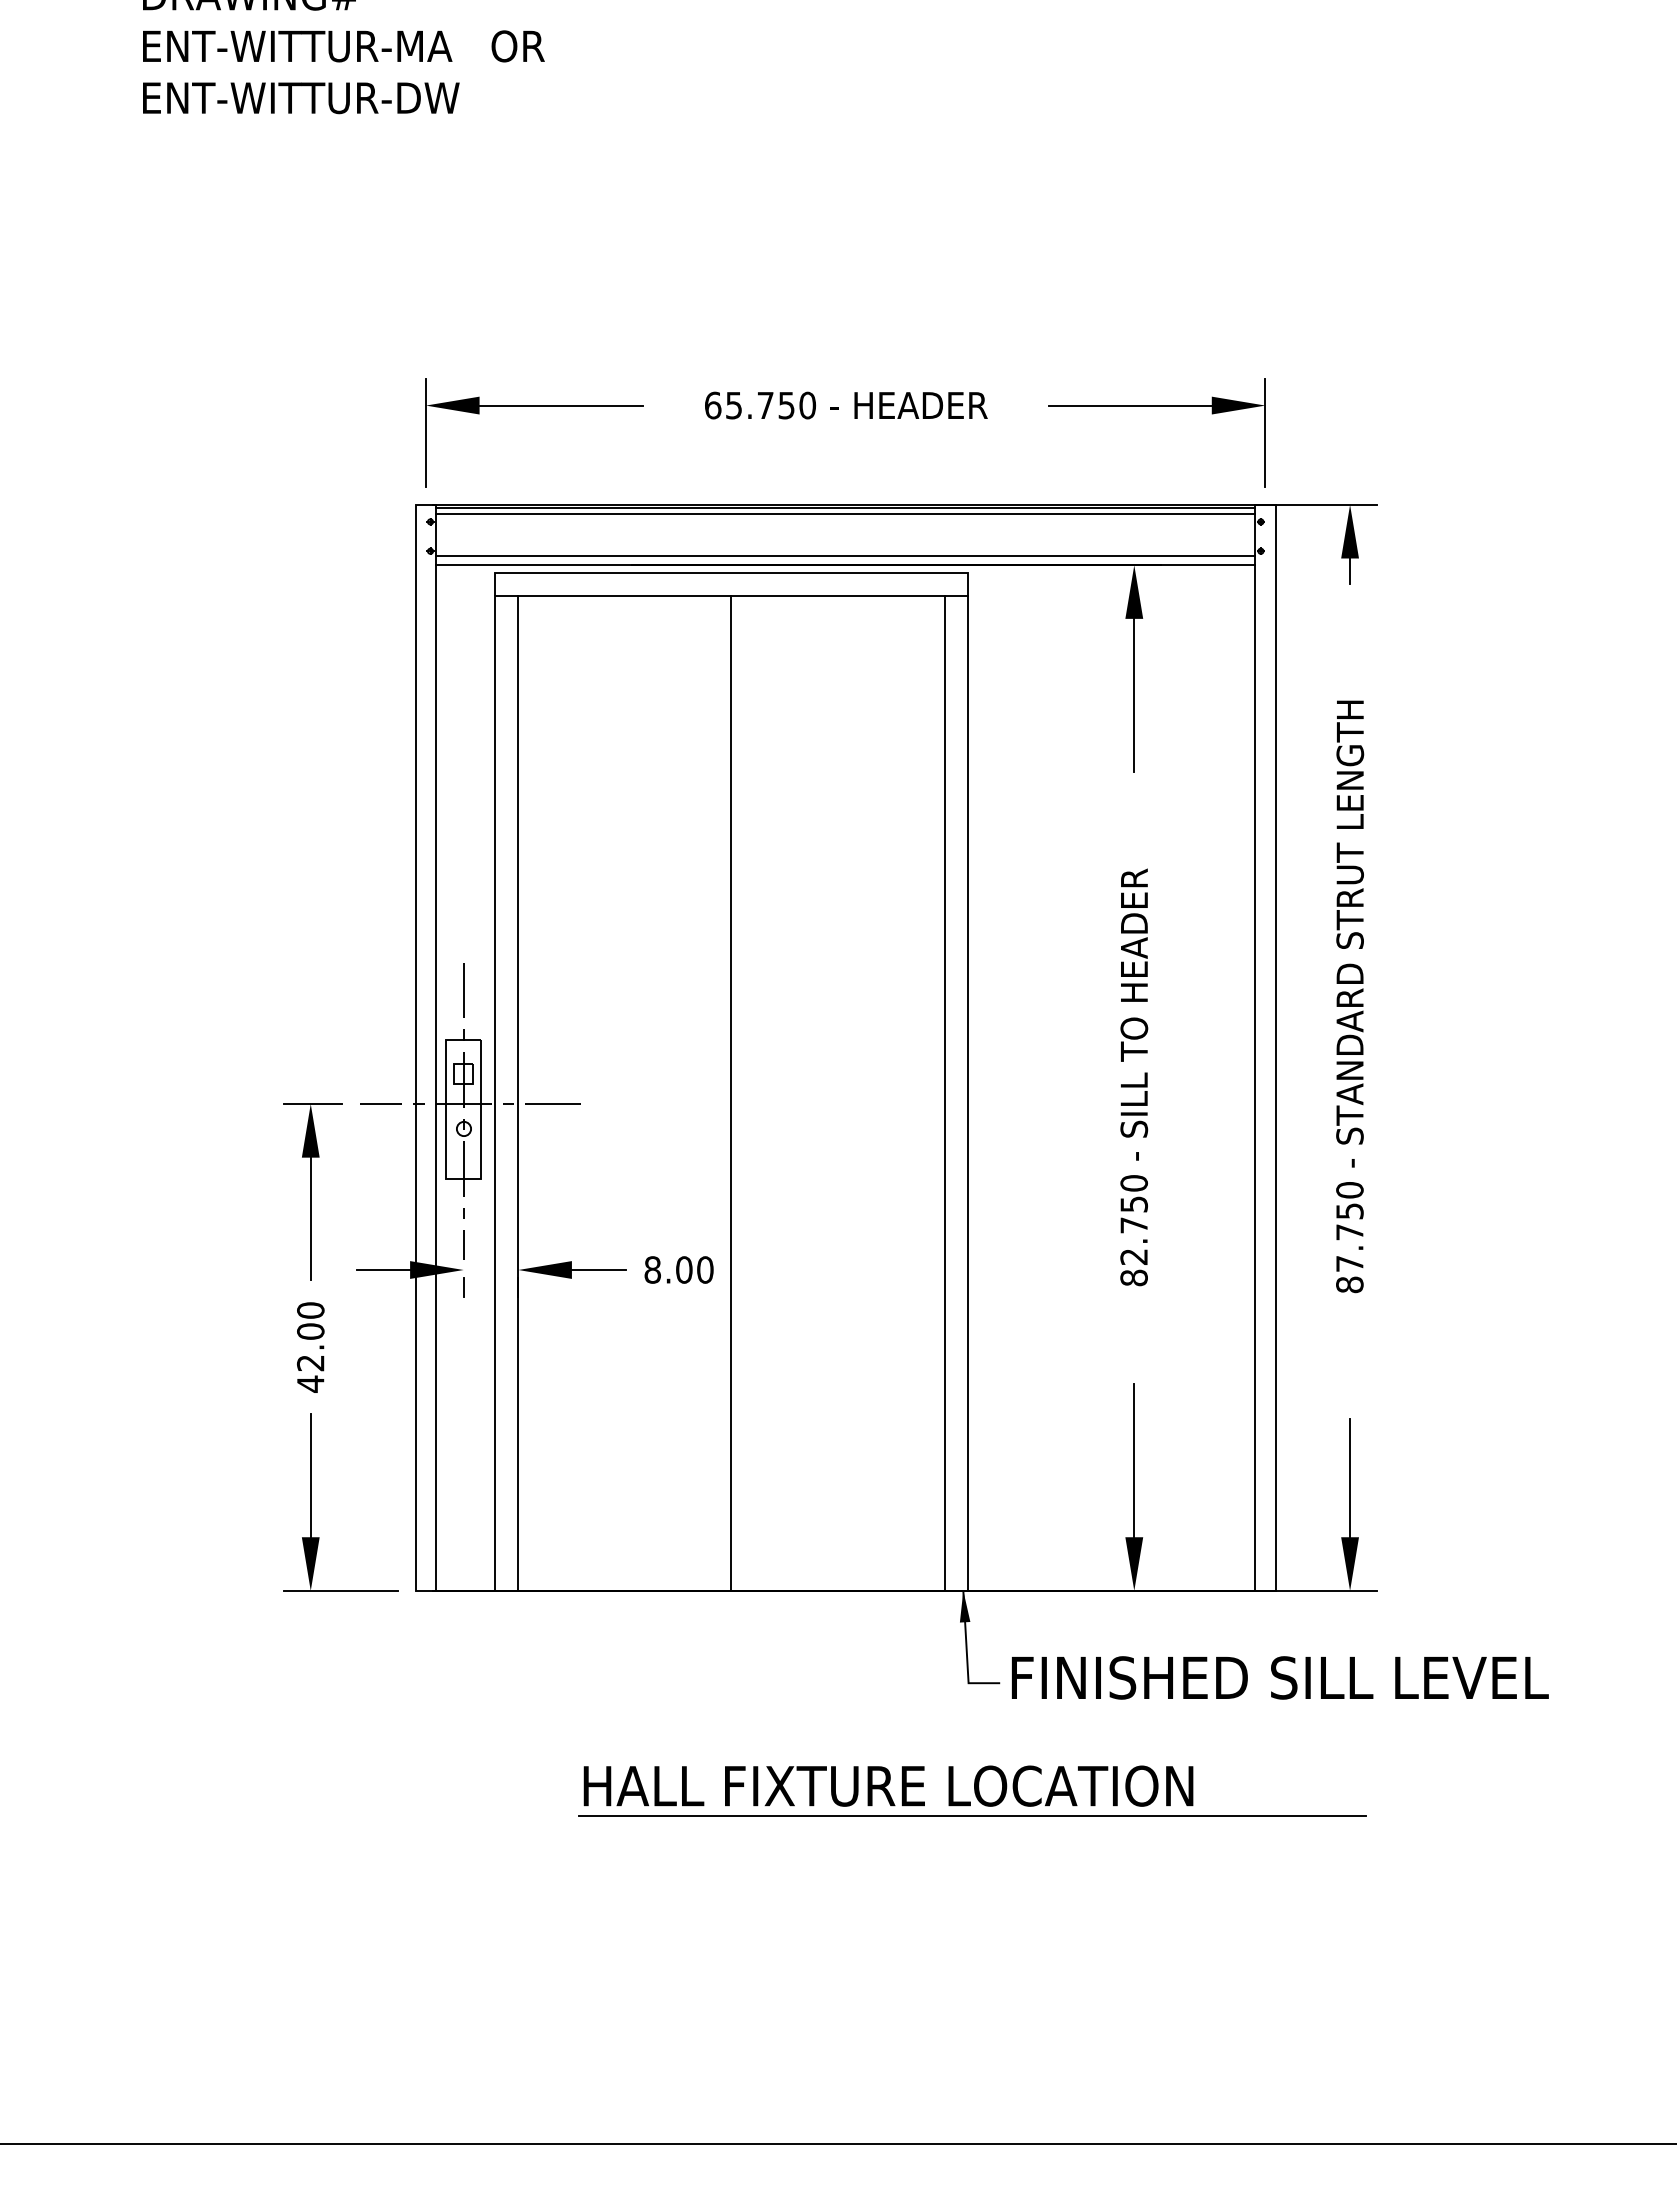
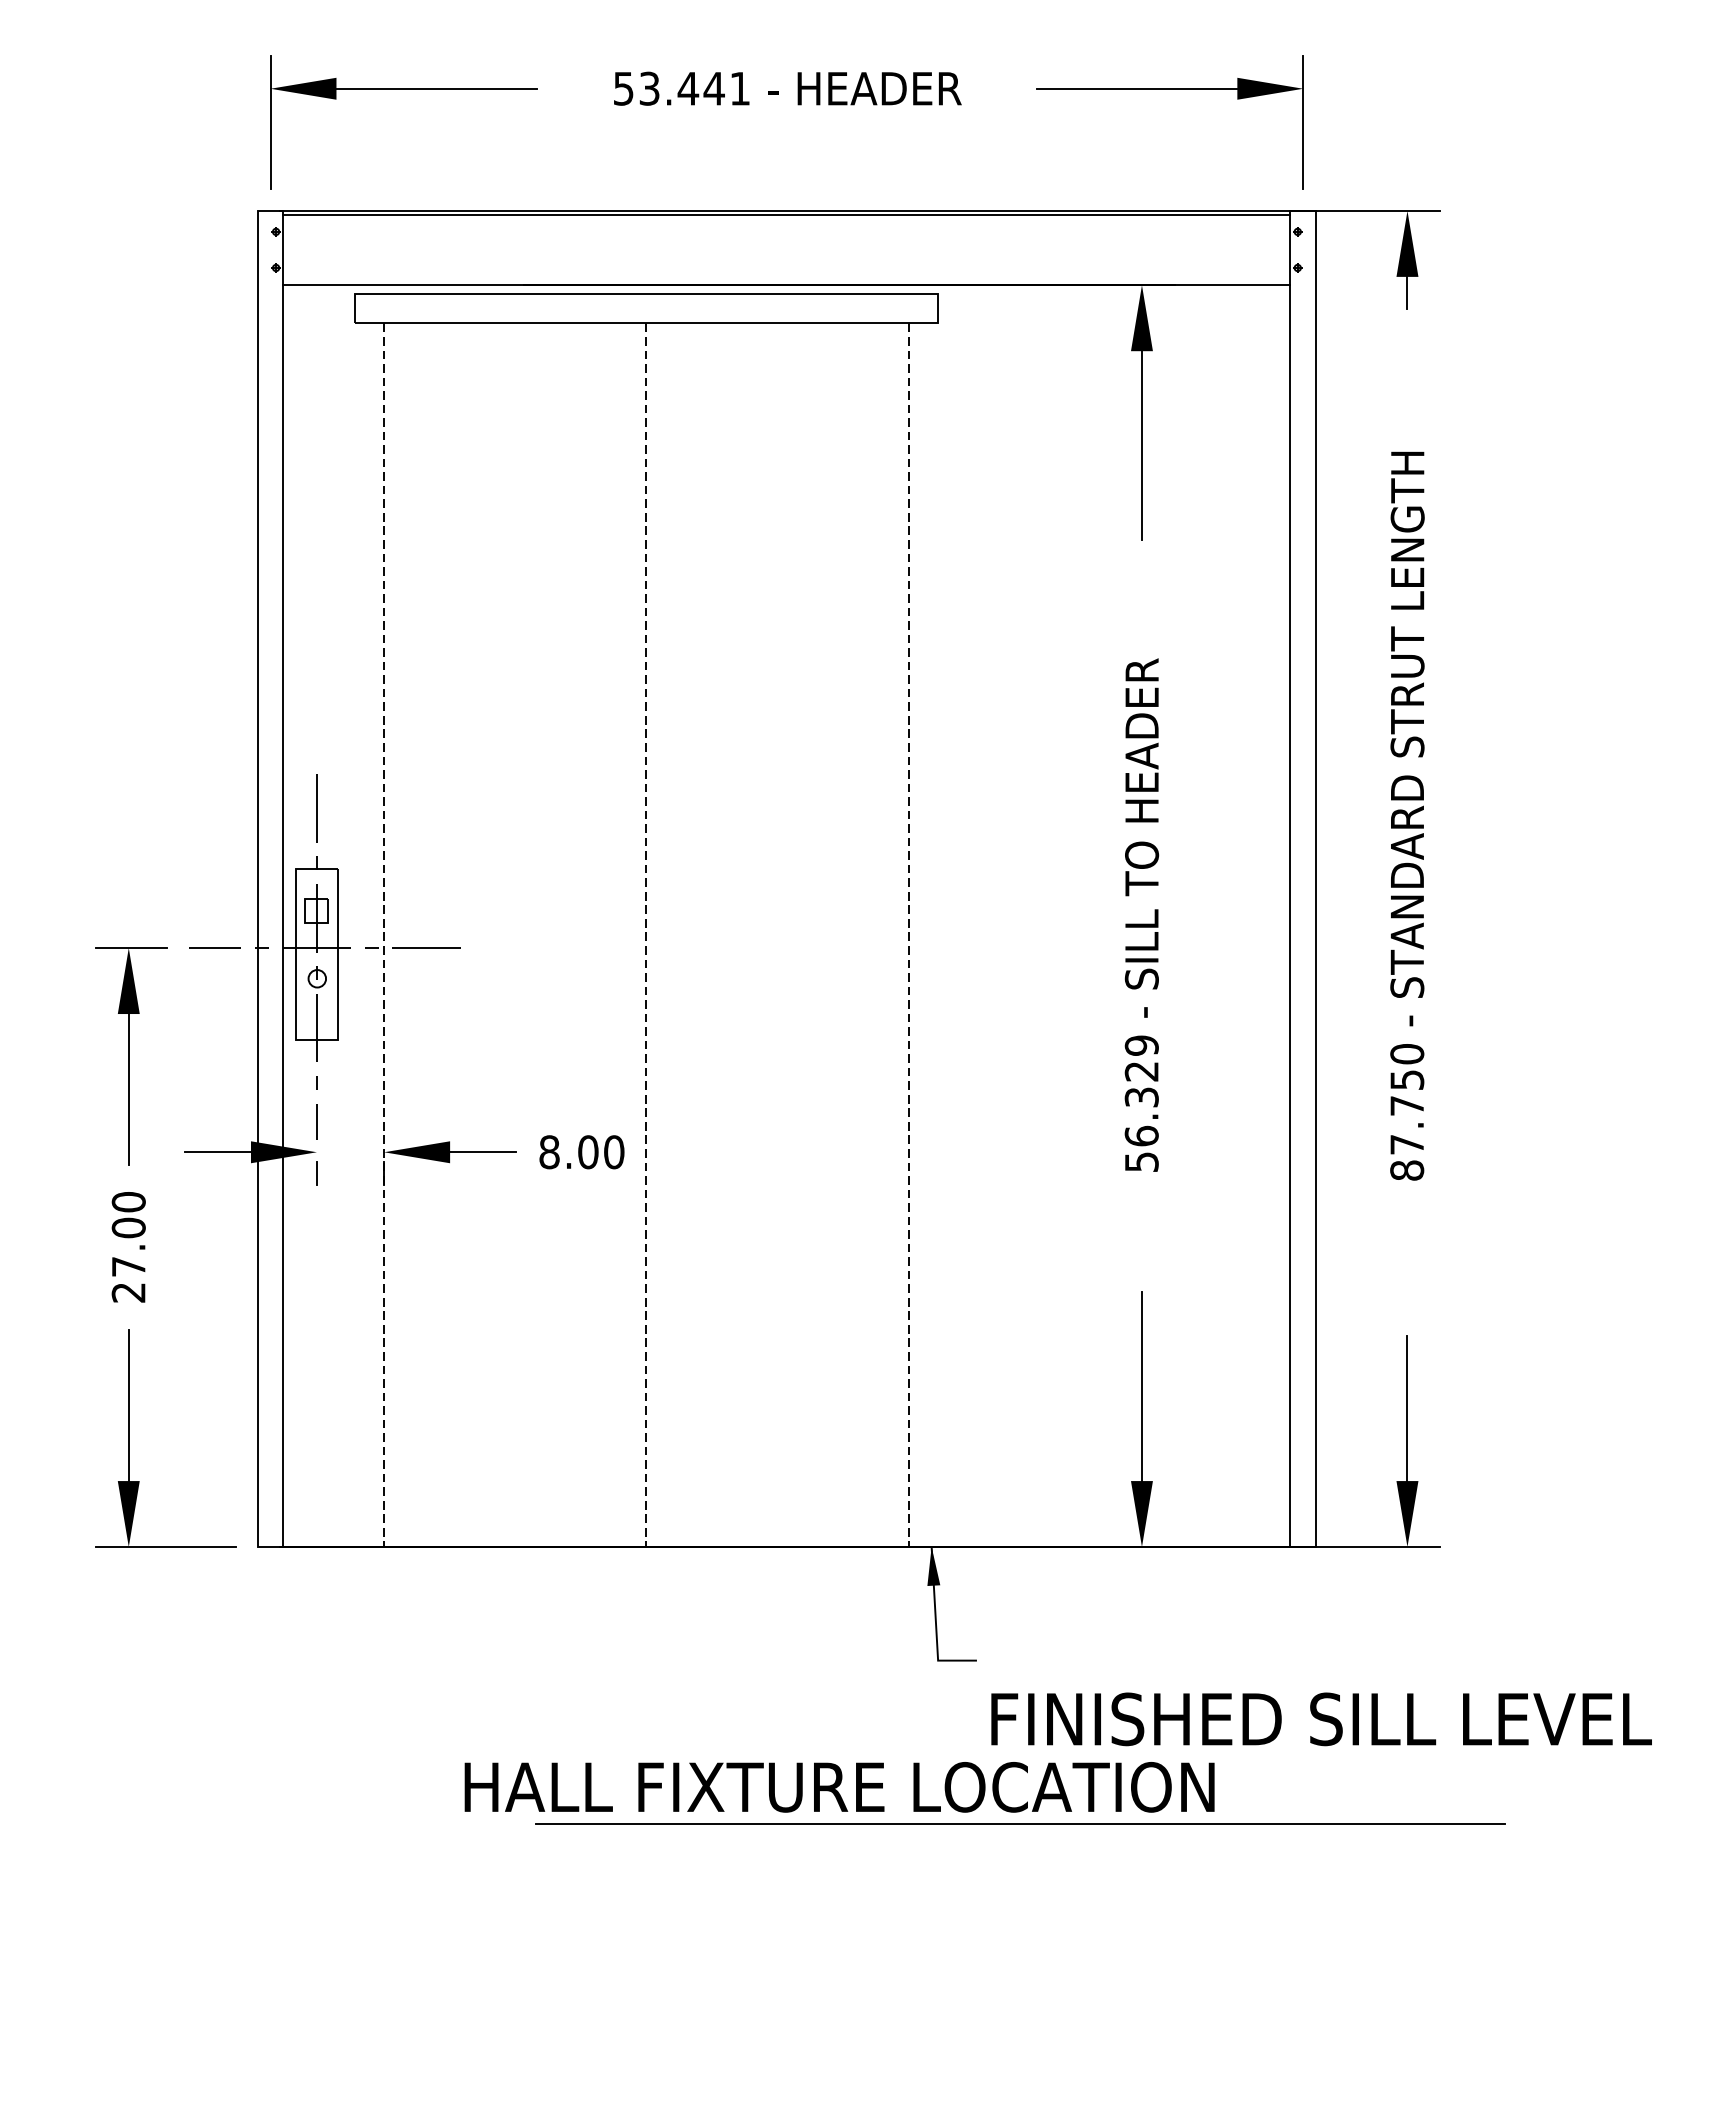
text: (760, 405) -> (682, 88), 65.750 -> 53.441
line: (845, 513) -> (786, 221), removed
line: (845, 555) -> (786, 273), removed
line: (494, 1093) -> (354, 935), removed
line: (968, 1093) -> (937, 935), removed
line: (518, 1094) -> (384, 936), solid -> dashed
line: (731, 1094) -> (646, 936), solid -> dashed
line: (944, 1094) -> (908, 936), solid -> dashed
text: (1134, 1230) -> (1142, 1103), 82.750 -> 56.329
text: (310, 1373) -> (128, 1279), 42.00 -> 27.00
text: (1280, 1677) -> (1321, 1718), moved
line: (972, 1815) -> (1020, 1823), moved

